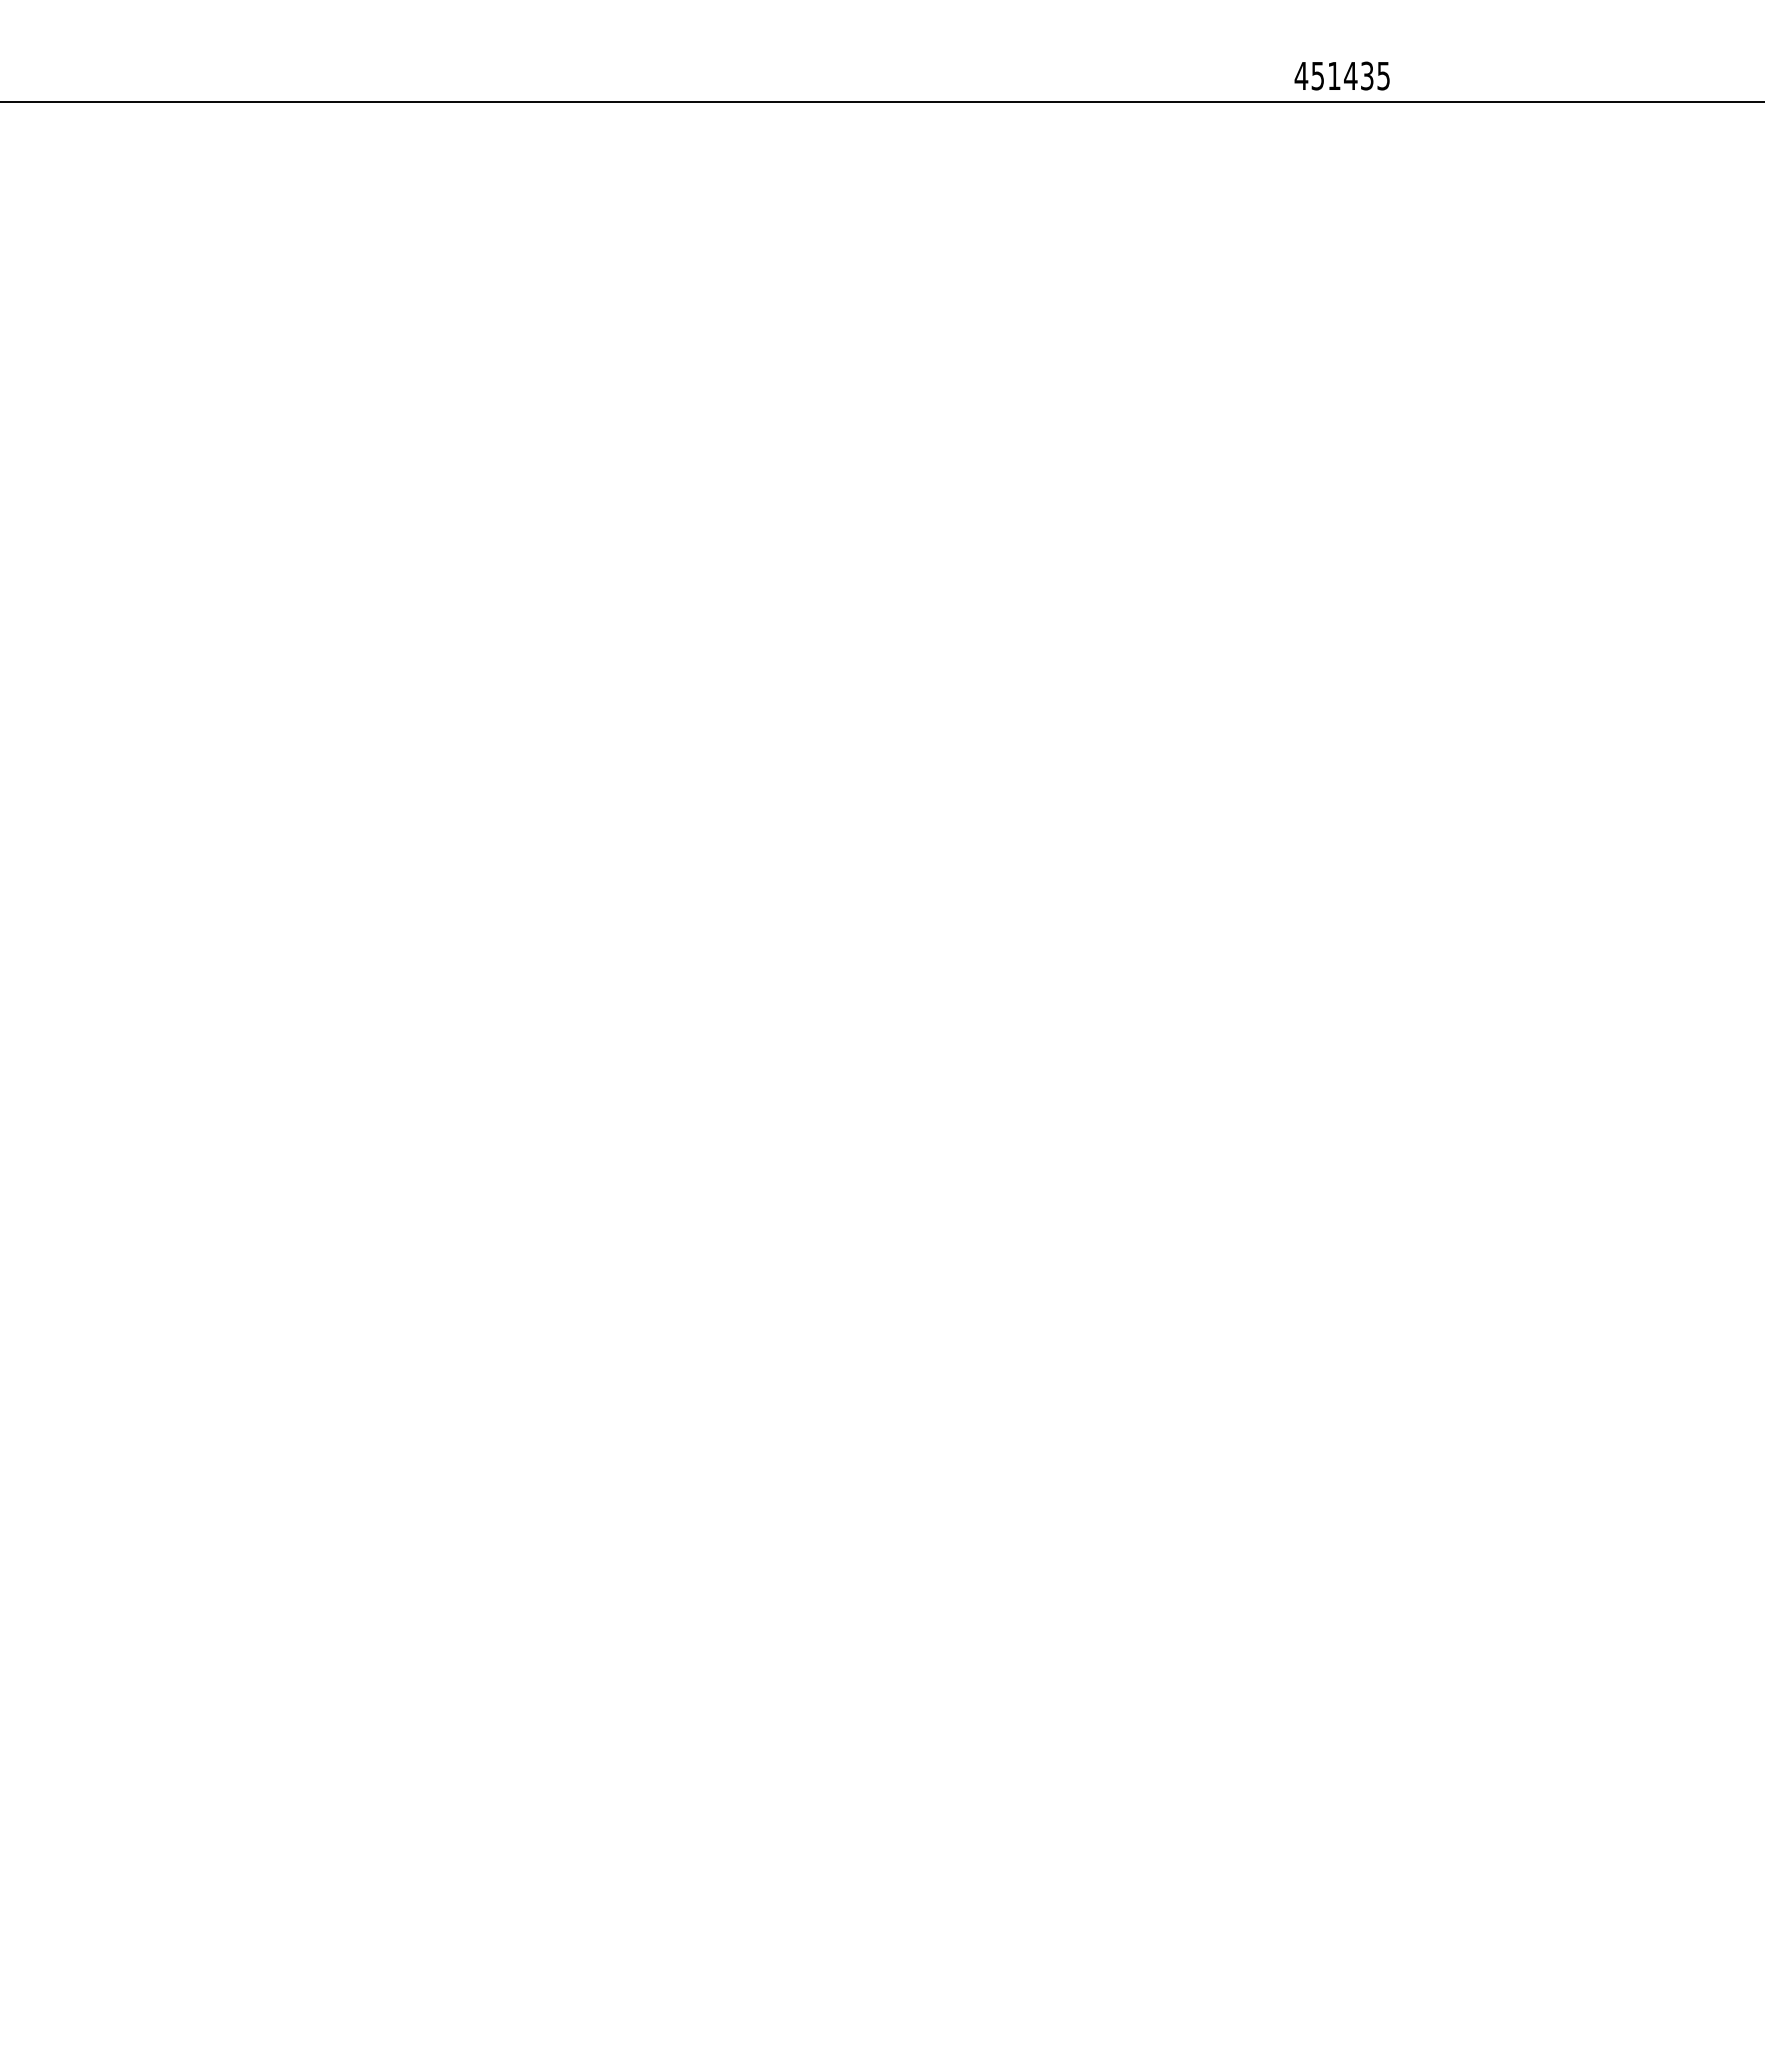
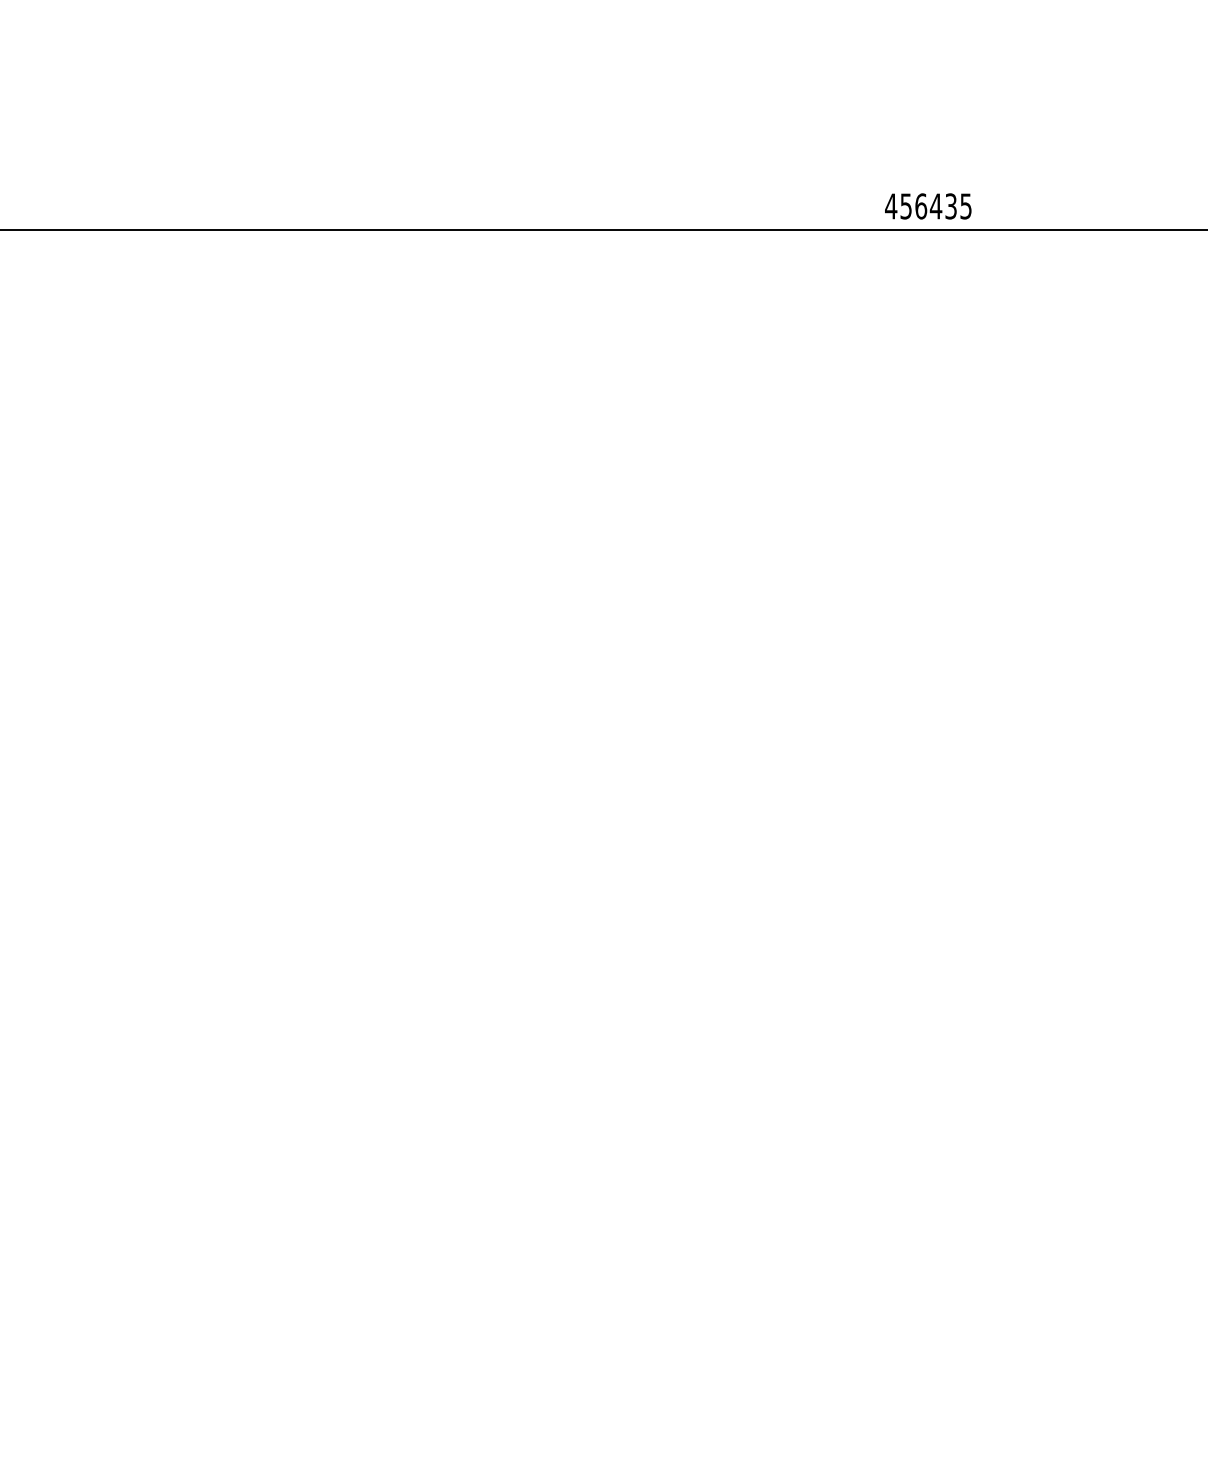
text: (1334, 75) -> (921, 205), 451435 -> 456435

